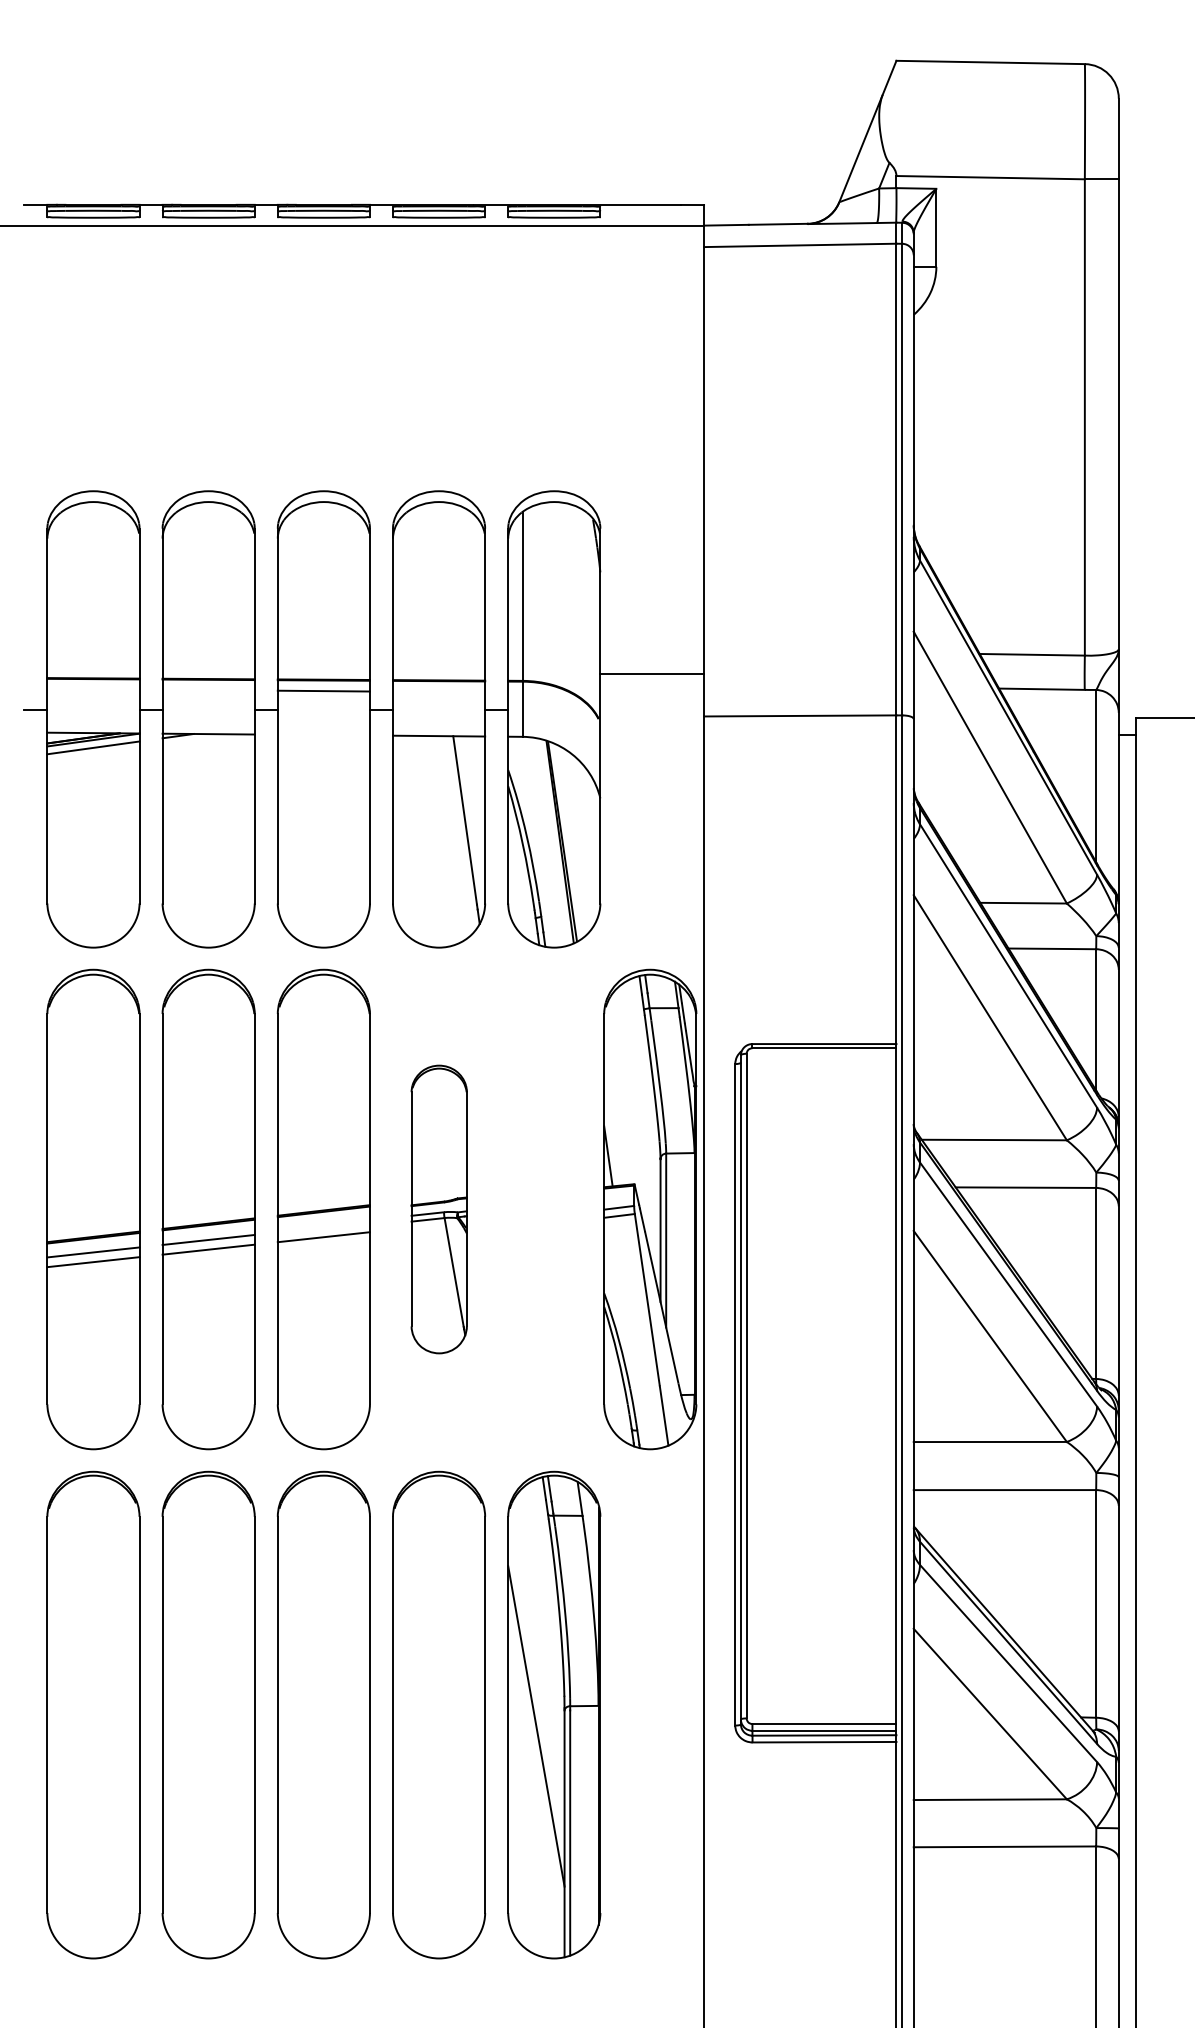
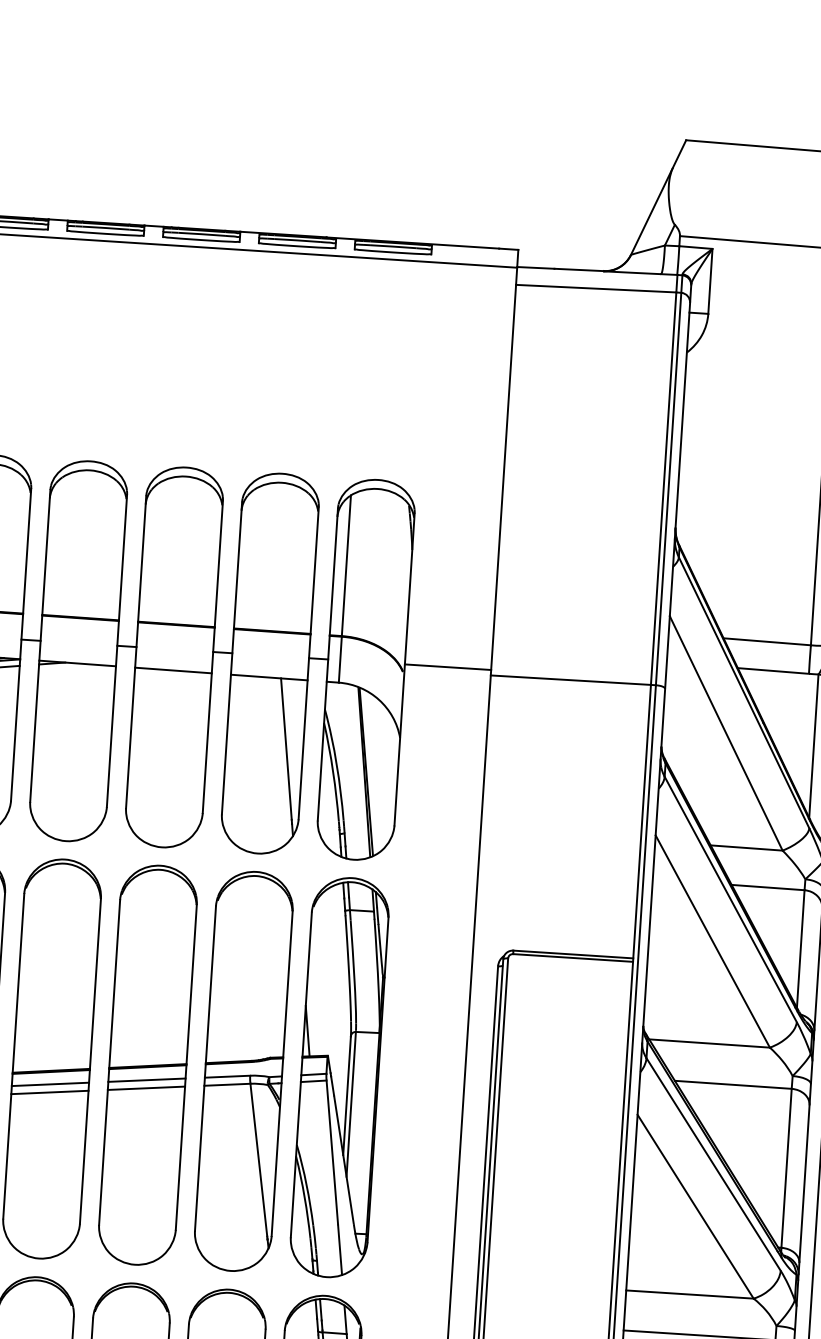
line: (652, 673) -> (448, 666), moved
line: (323, 690) -> (173, 669), moved
part: (439, 1209) -> (244, 1071), size x1.67
part: (650, 1209) -> (339, 1077), moved
line: (323, 1227) -> (146, 1080), added

